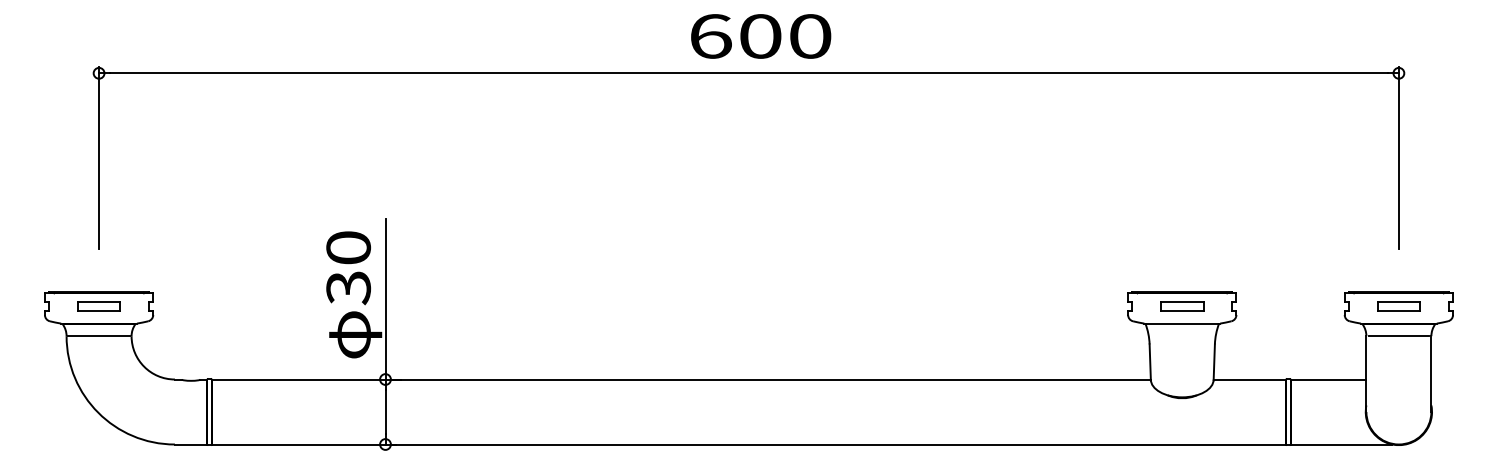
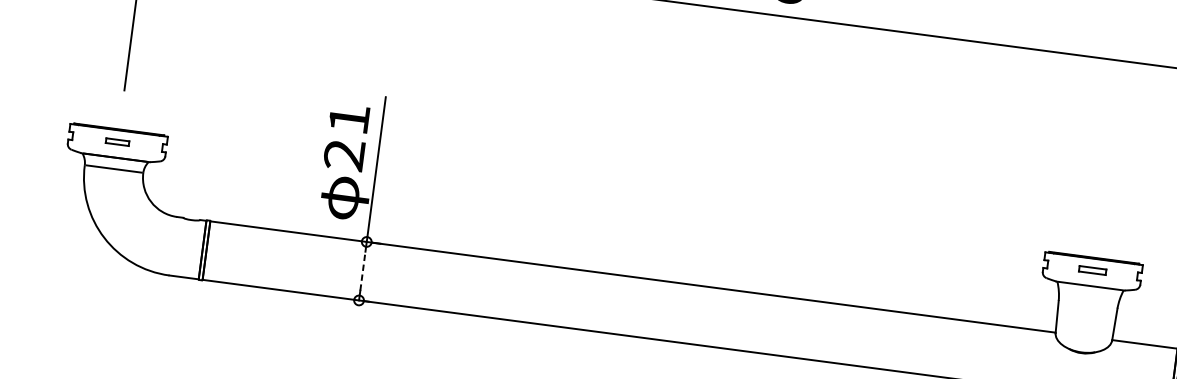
text: (348, 268) -> (346, 137), 30 -> 21
part: (98, 306) -> (117, 142), size x0.6
part: (1182, 306) -> (1092, 270), size x0.7
line: (385, 412) -> (362, 271), solid -> dashed

